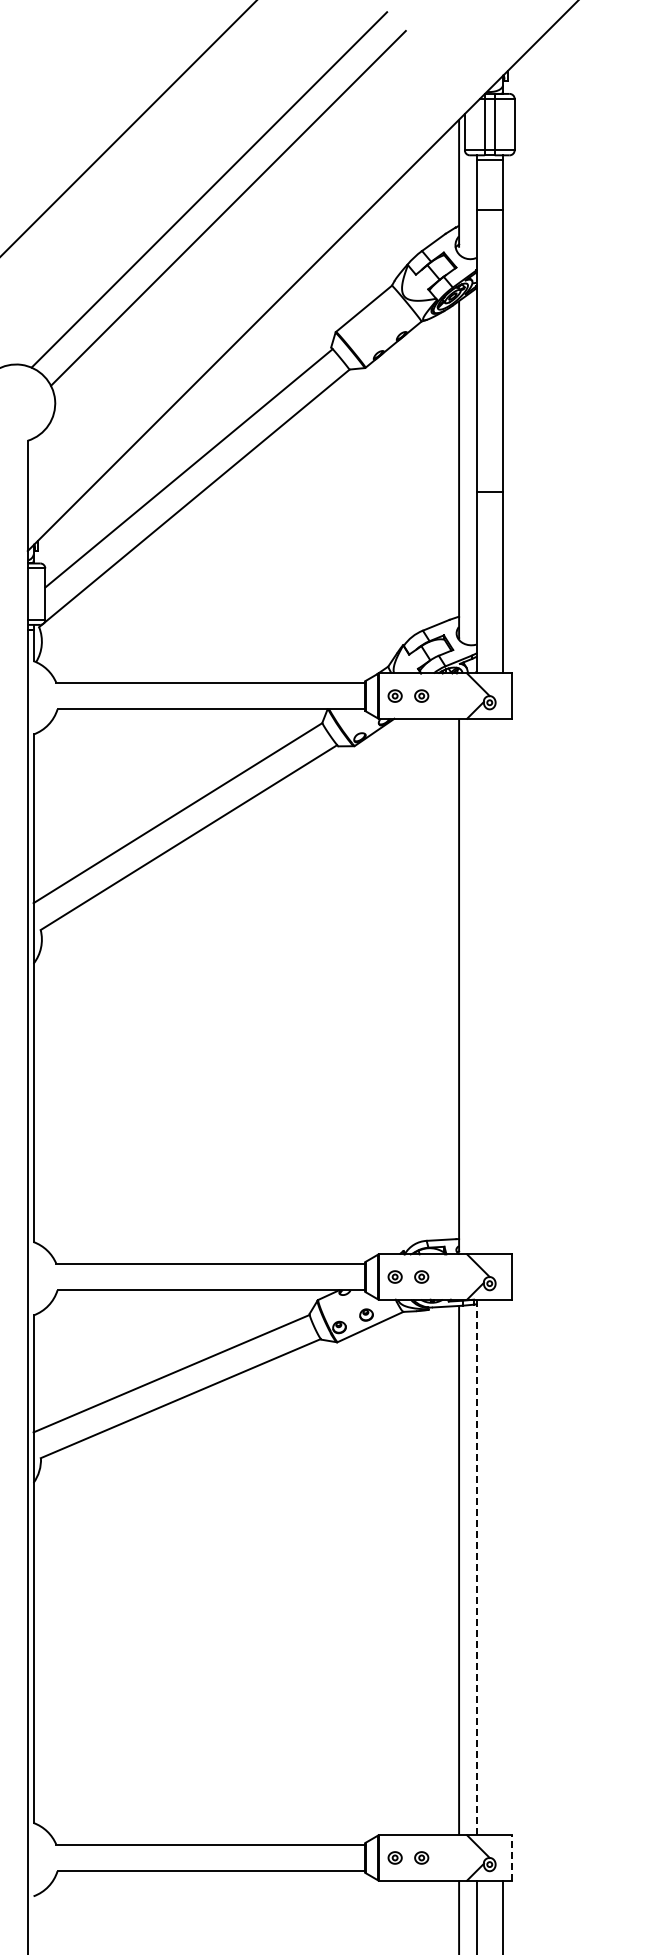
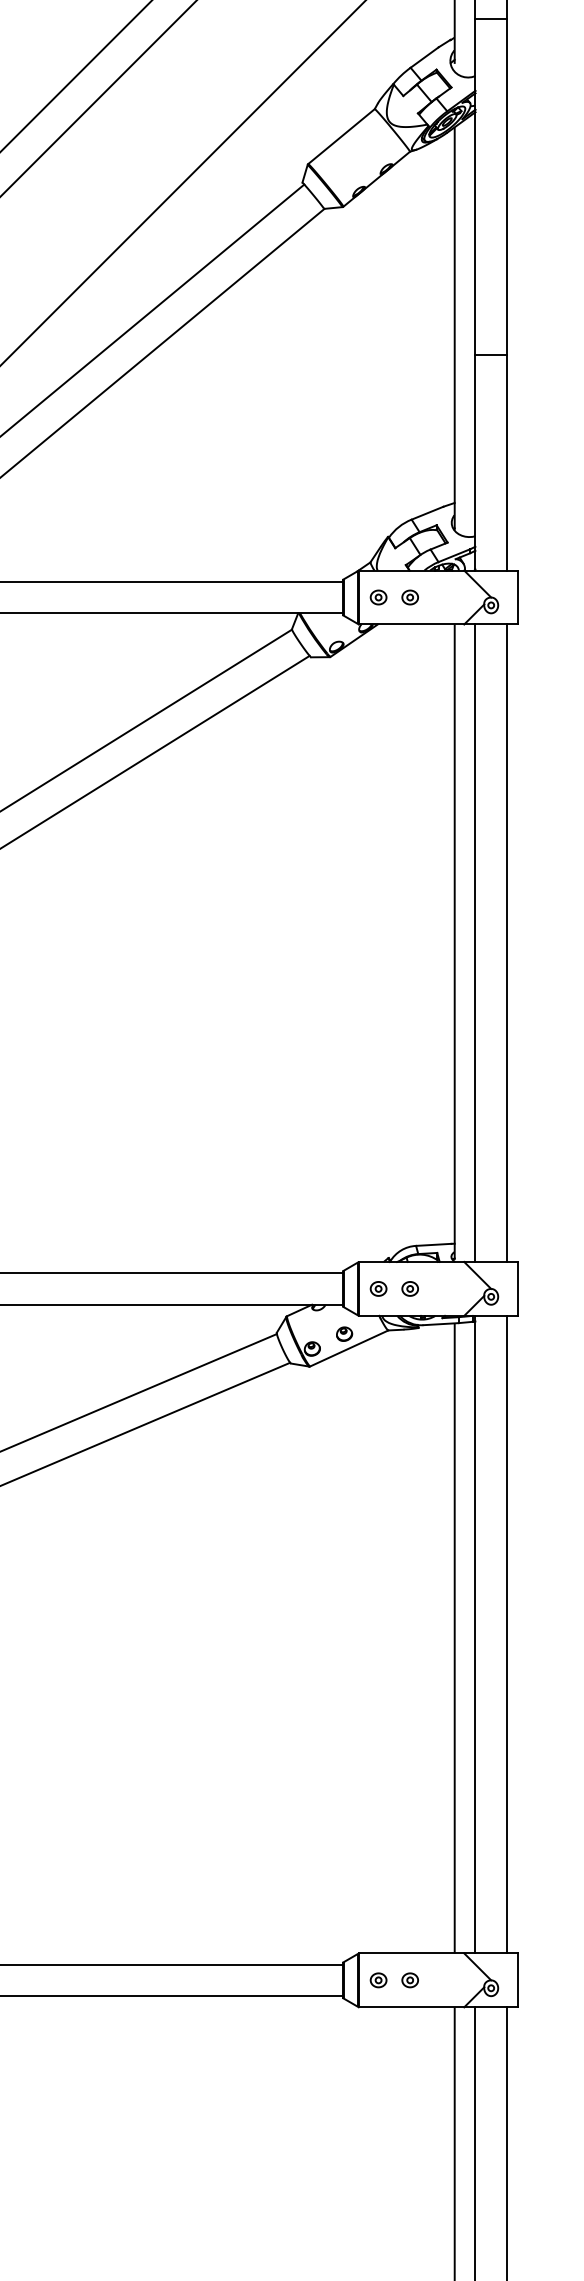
line: (476, 986) -> (475, 943), added
line: (503, 986) -> (507, 943), added
line: (476, 1567) -> (475, 1634), dashed -> solid
line: (503, 1567) -> (507, 1634), added
line: (512, 1857) -> (518, 1979), dashed -> solid

